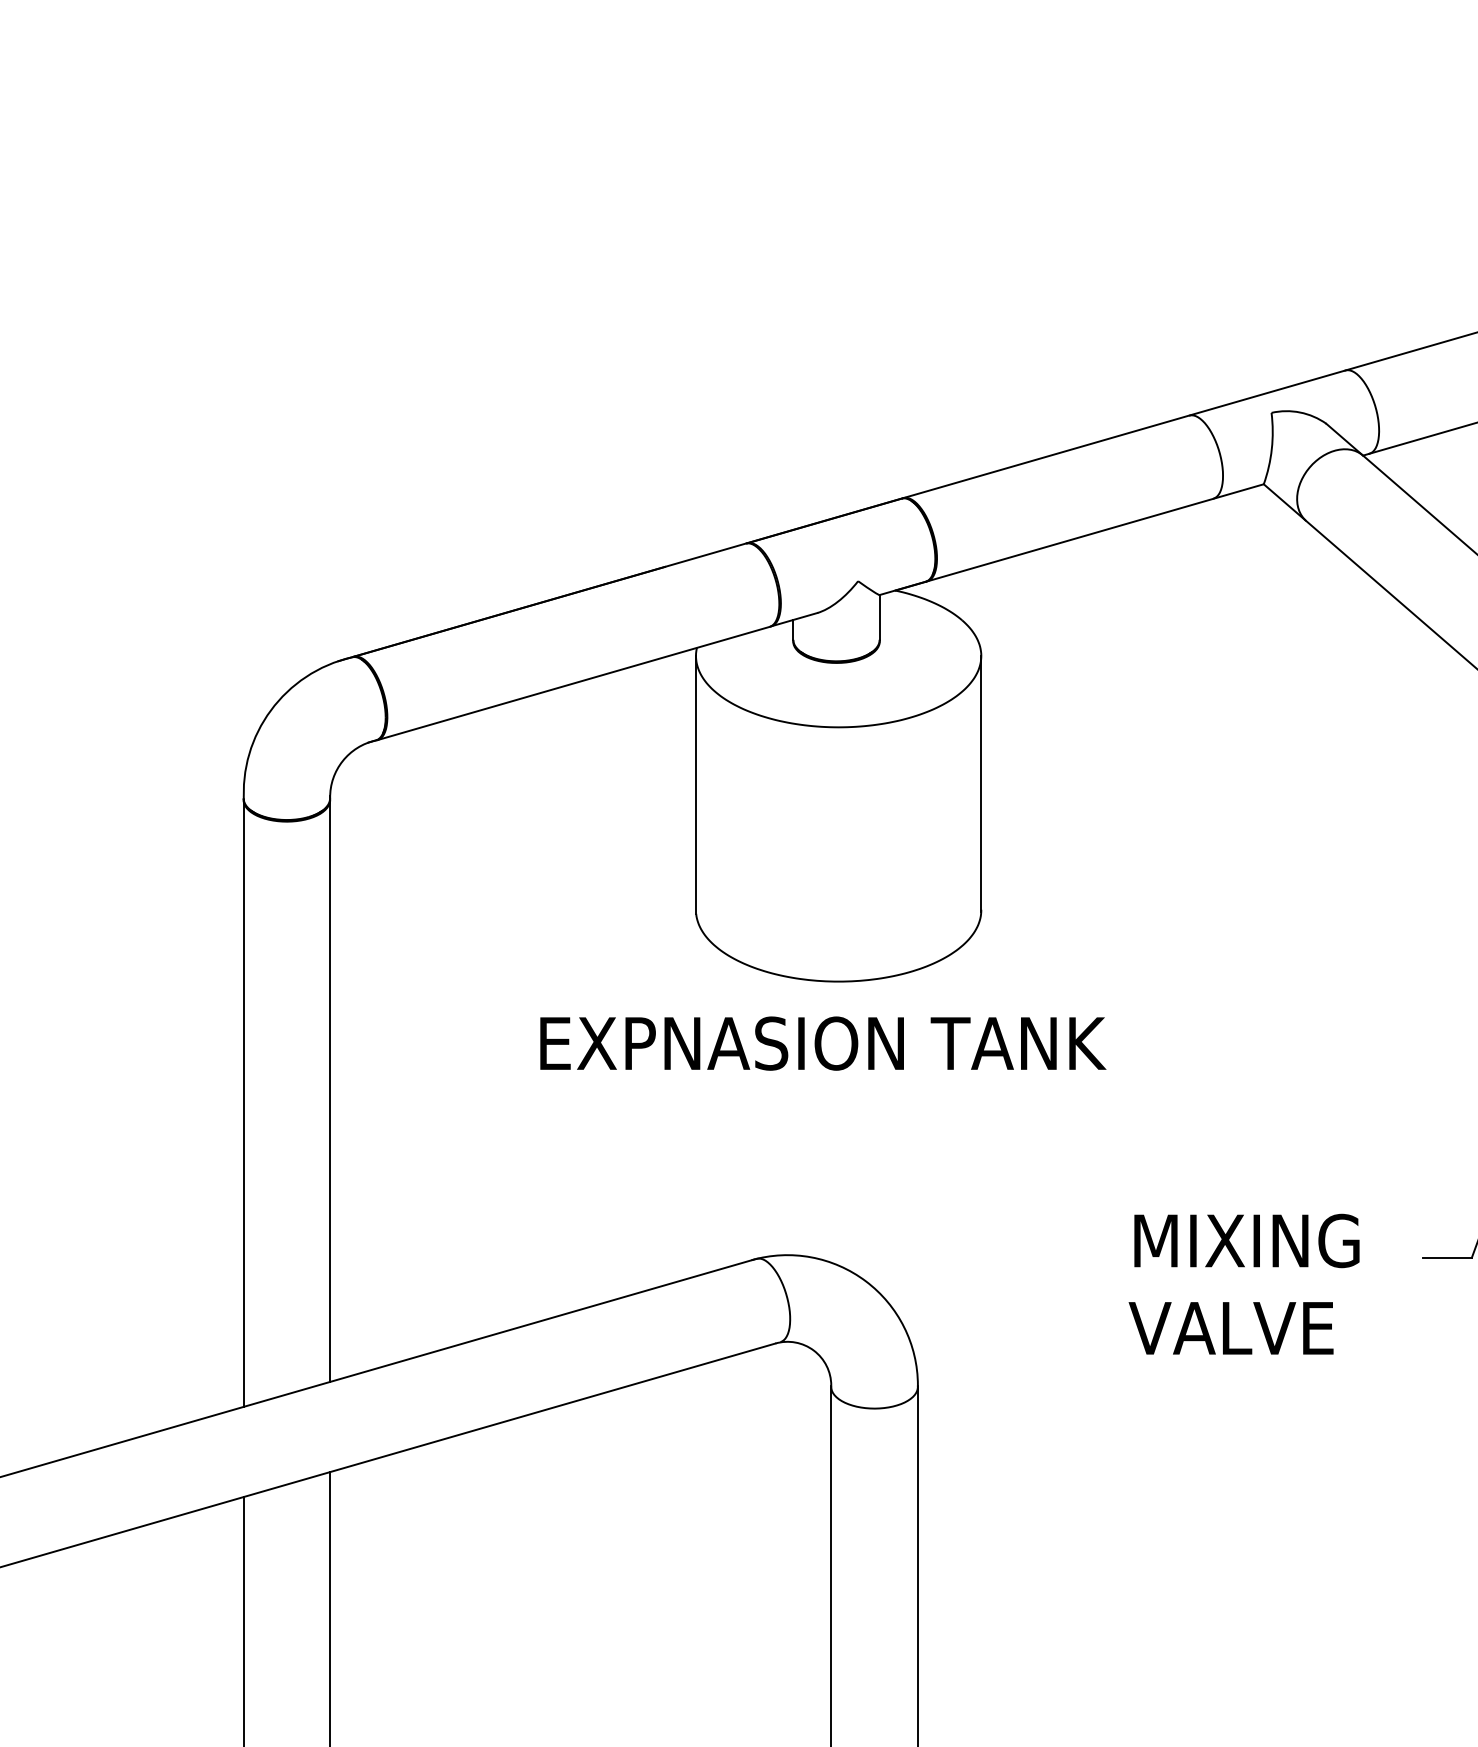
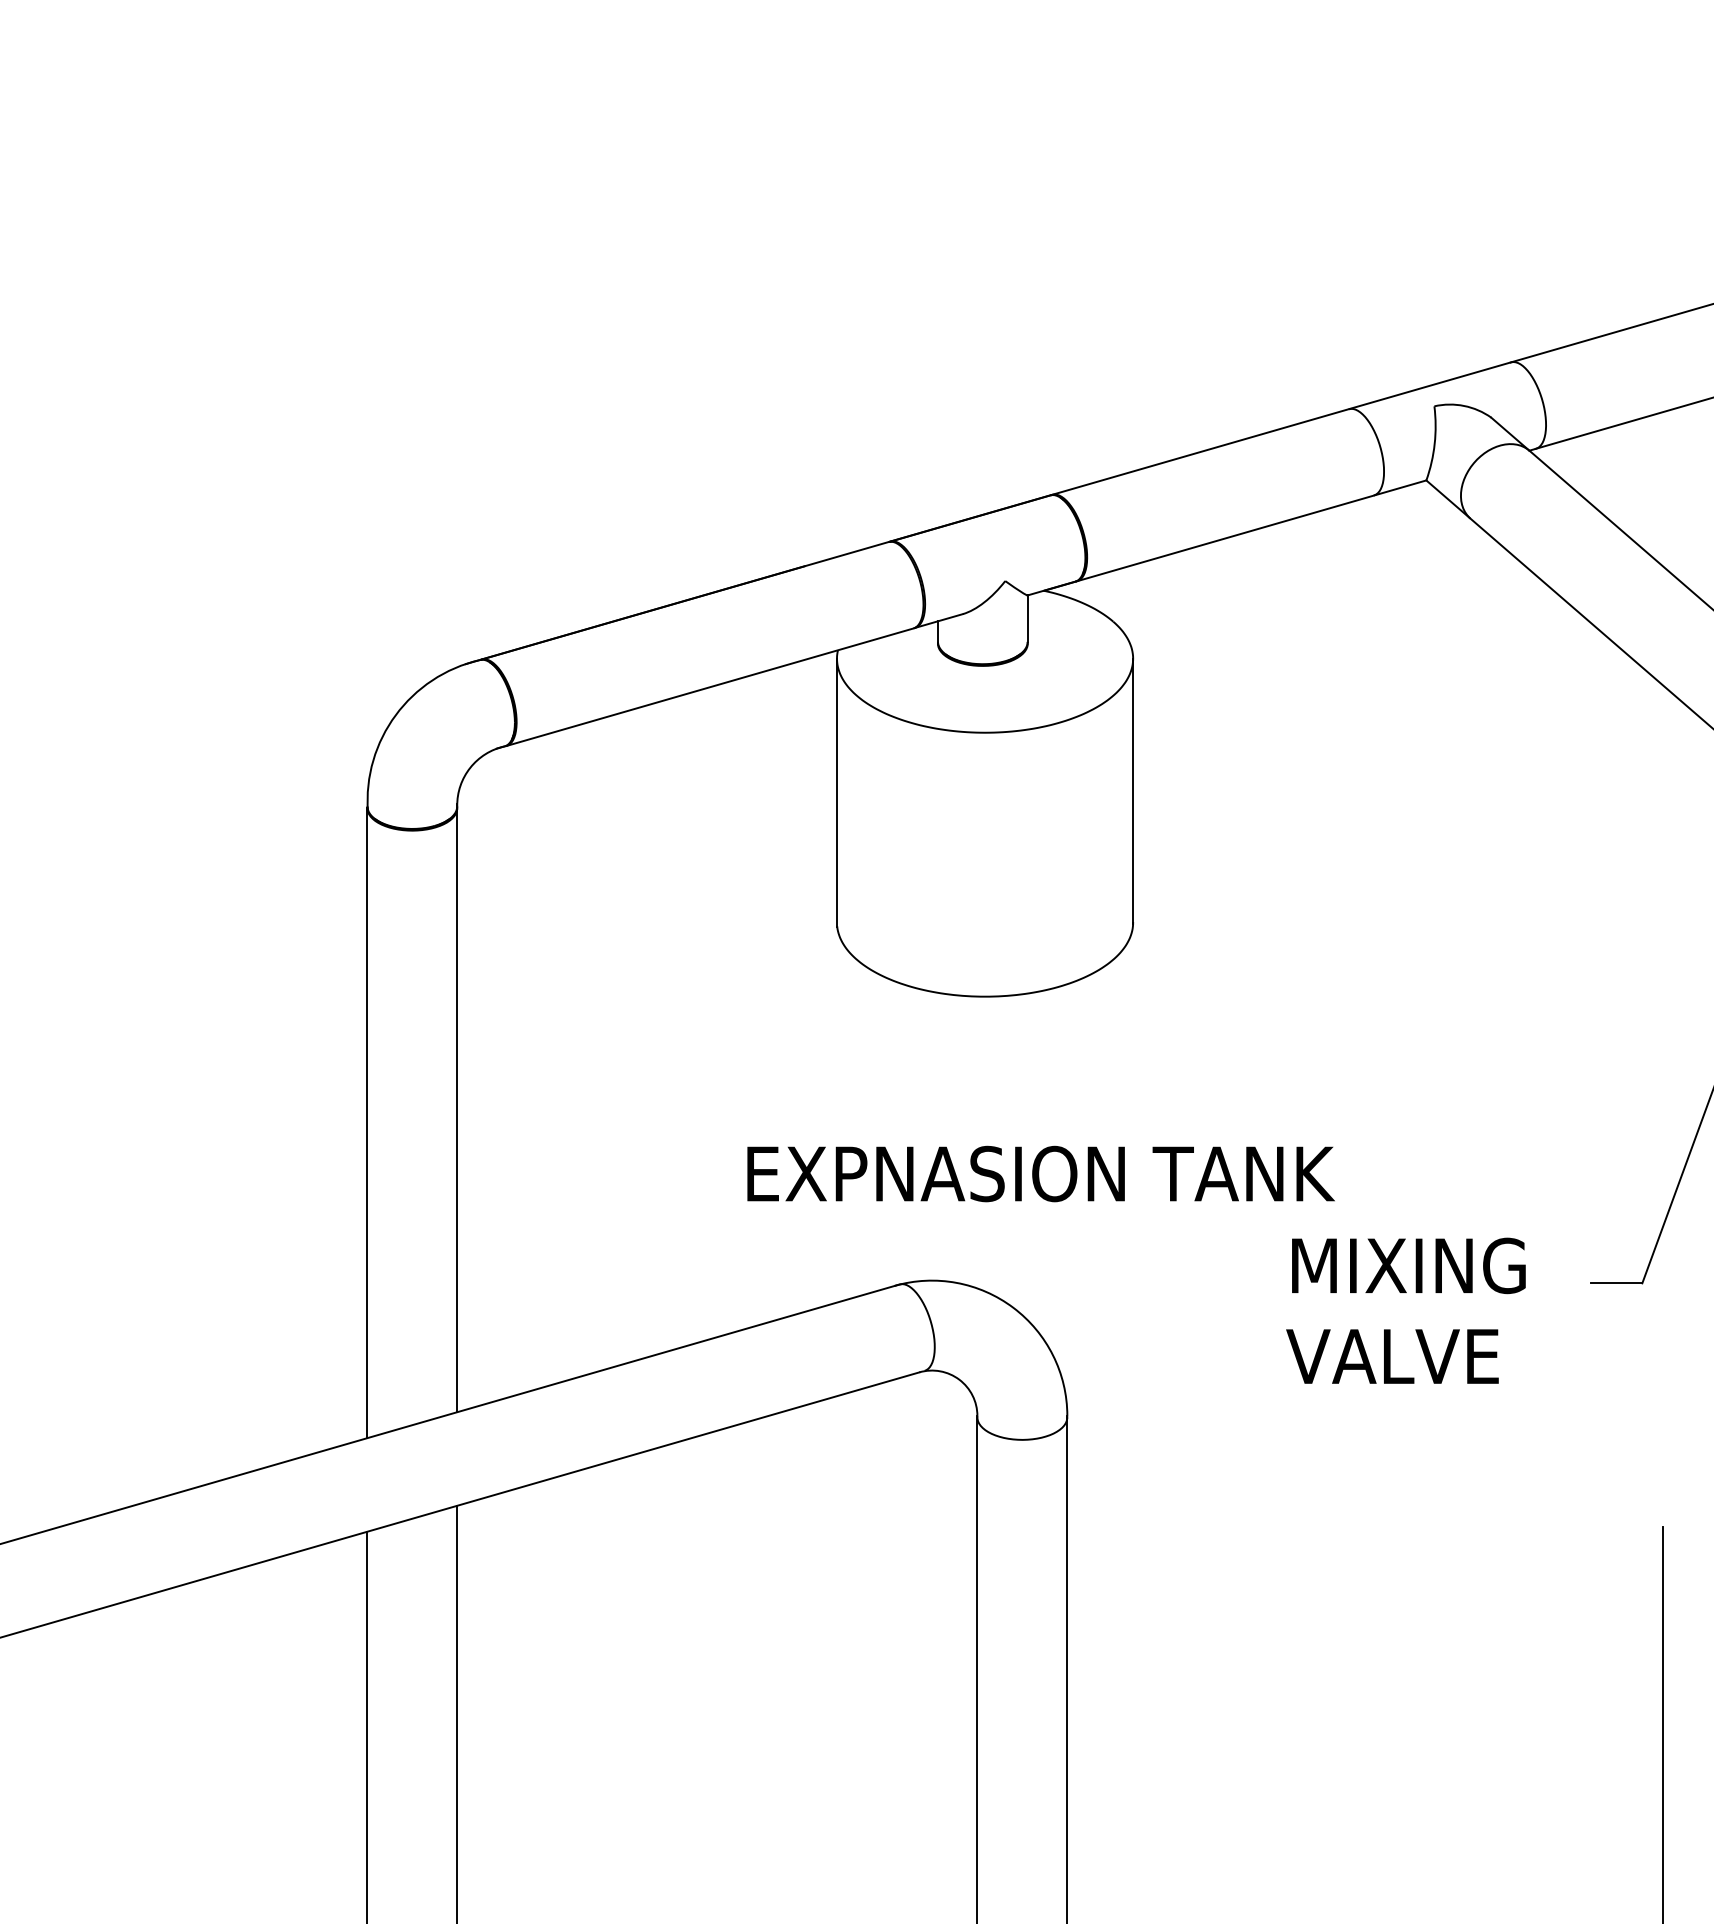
text: (822, 1043) -> (1040, 1173), moved

